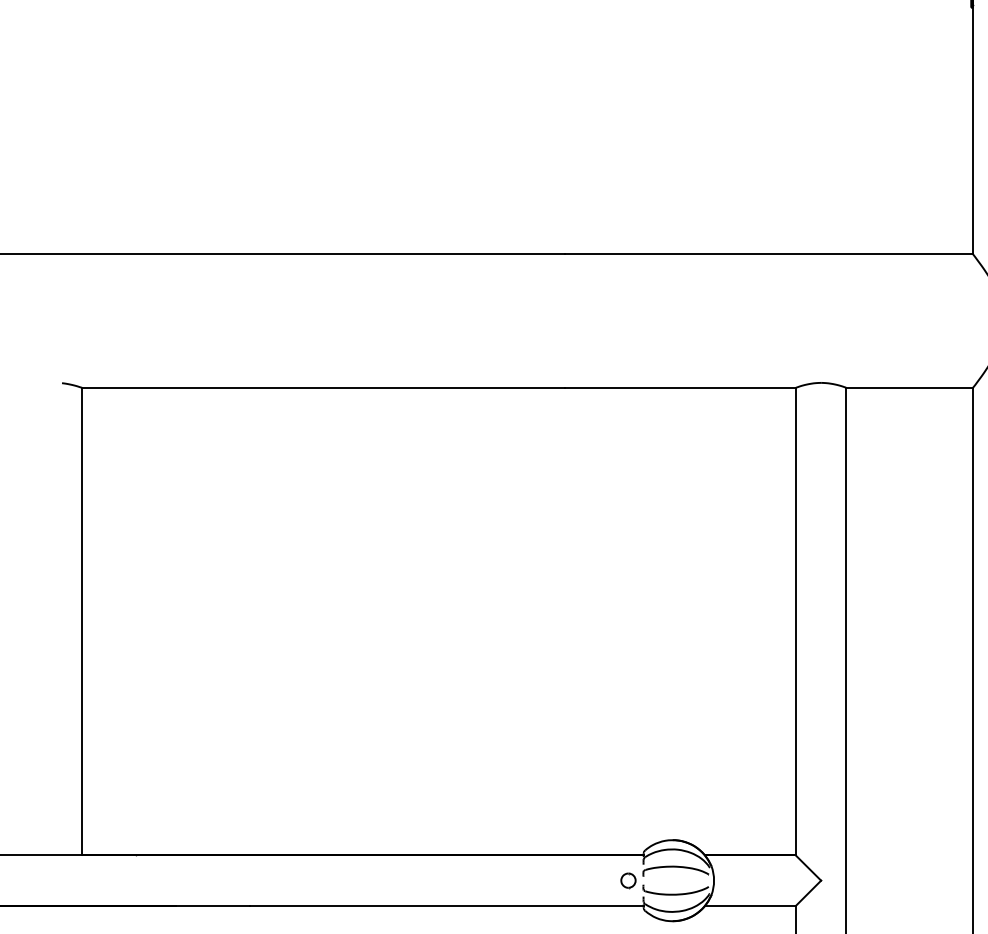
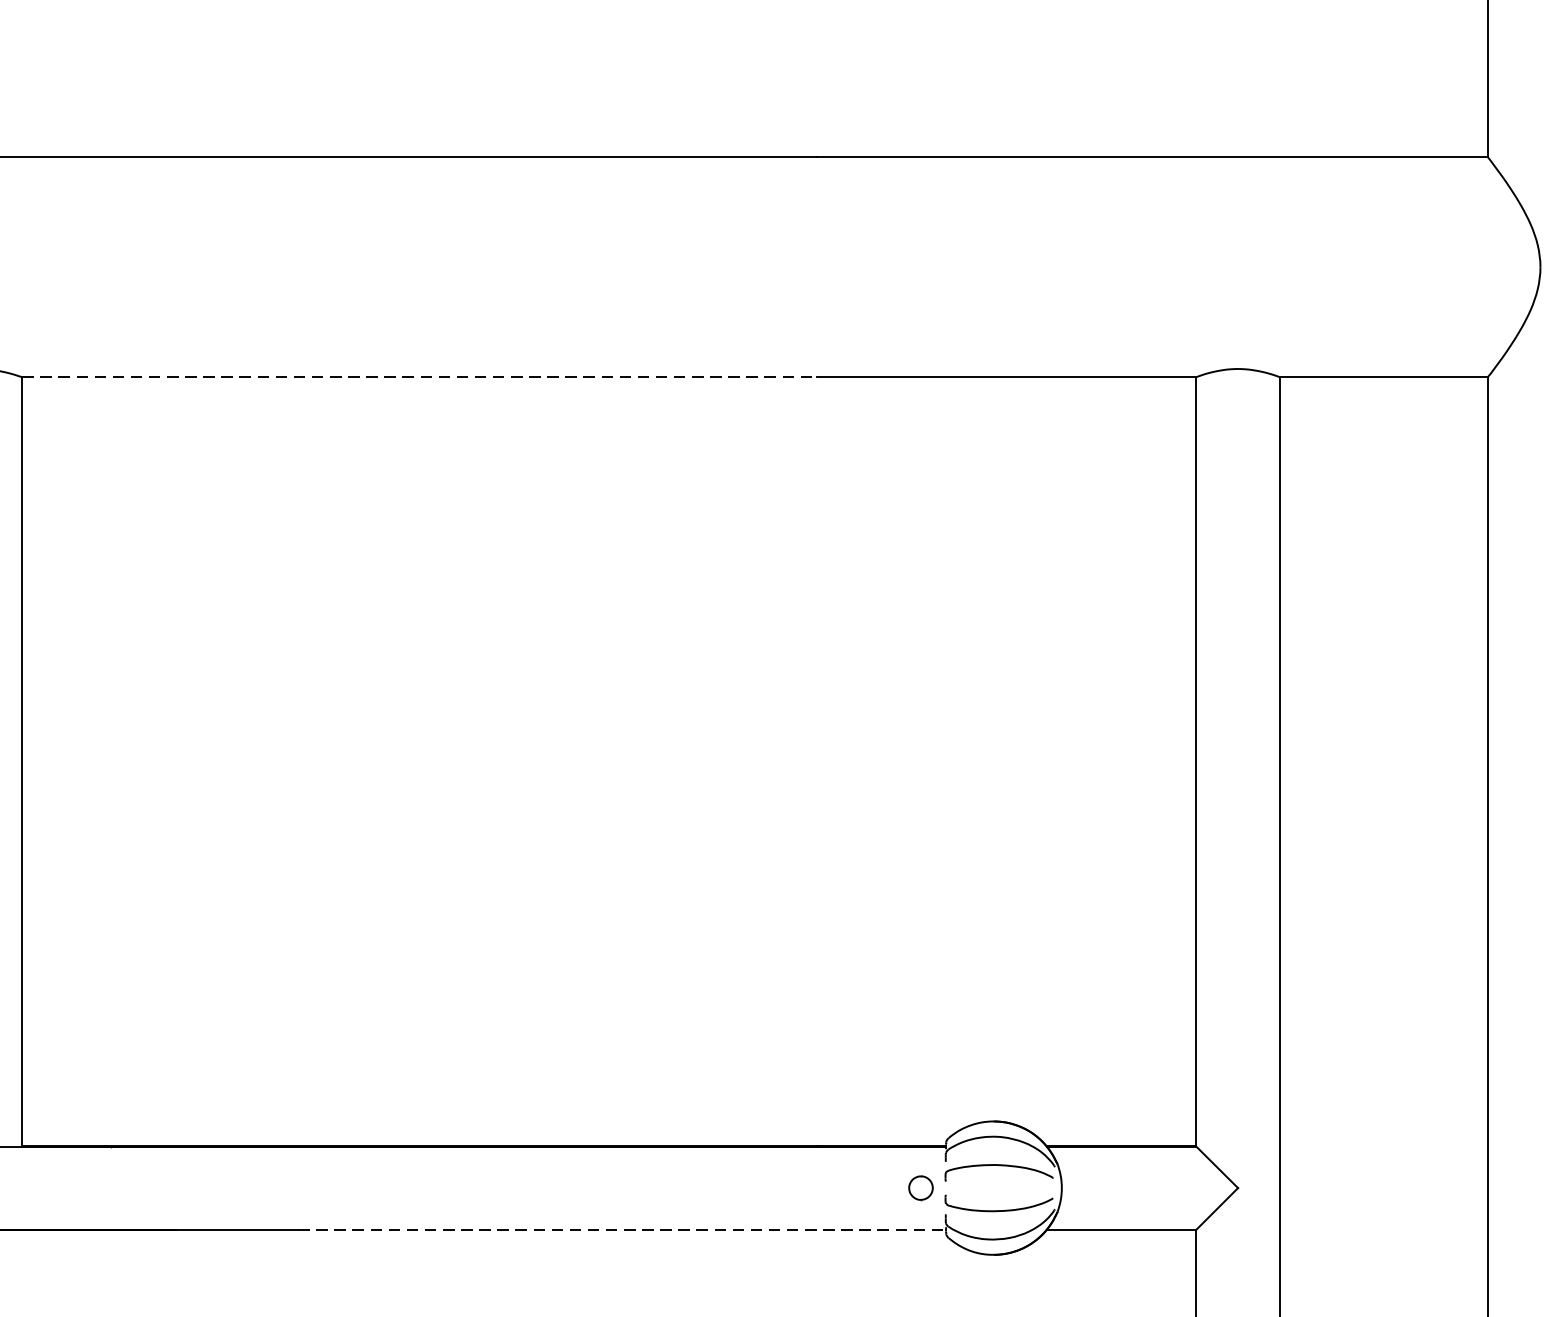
line: (323, 387) -> (419, 376), solid -> dashed
line: (446, 906) -> (621, 1230), solid -> dashed

